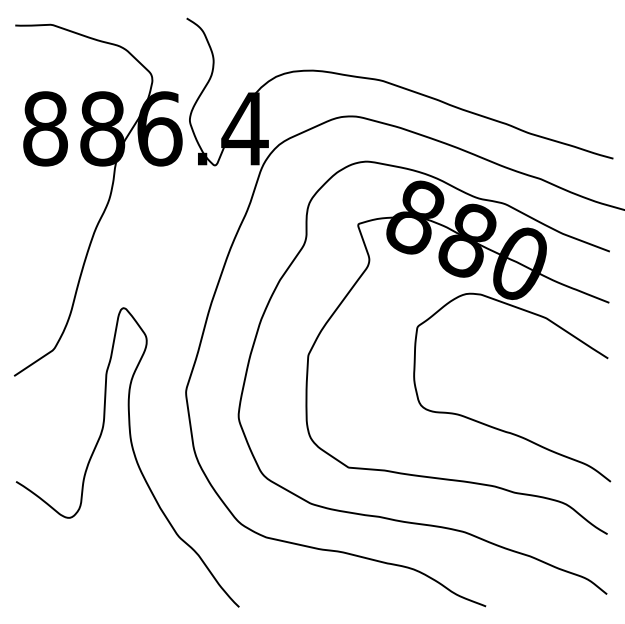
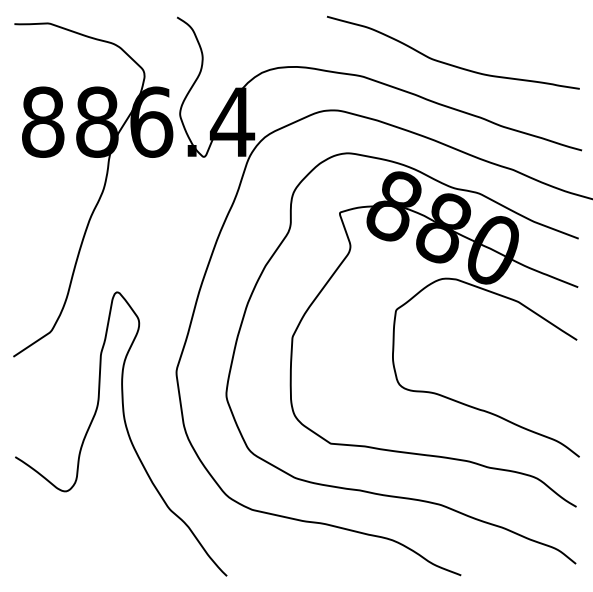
curve: (475, 67) -> (451, 63), added

